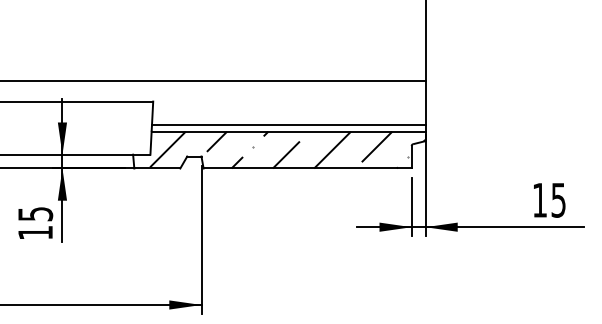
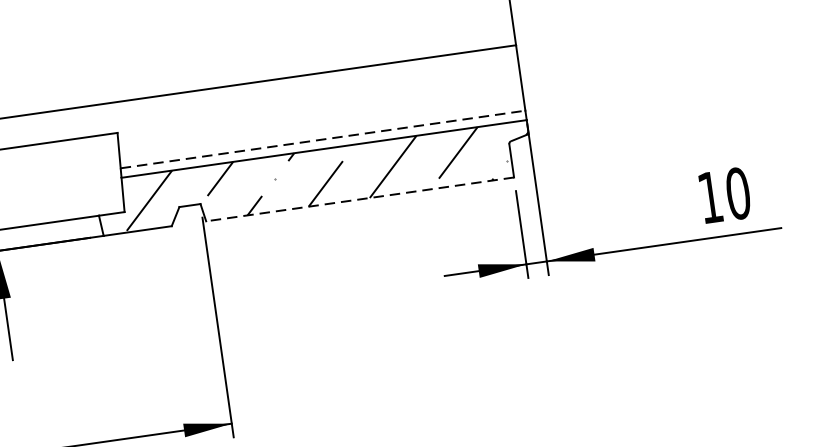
line: (288, 125) -> (322, 139), solid -> dashed
line: (307, 168) -> (359, 199), solid -> dashed
text: (558, 199) -> (737, 192), 15 -> 10

